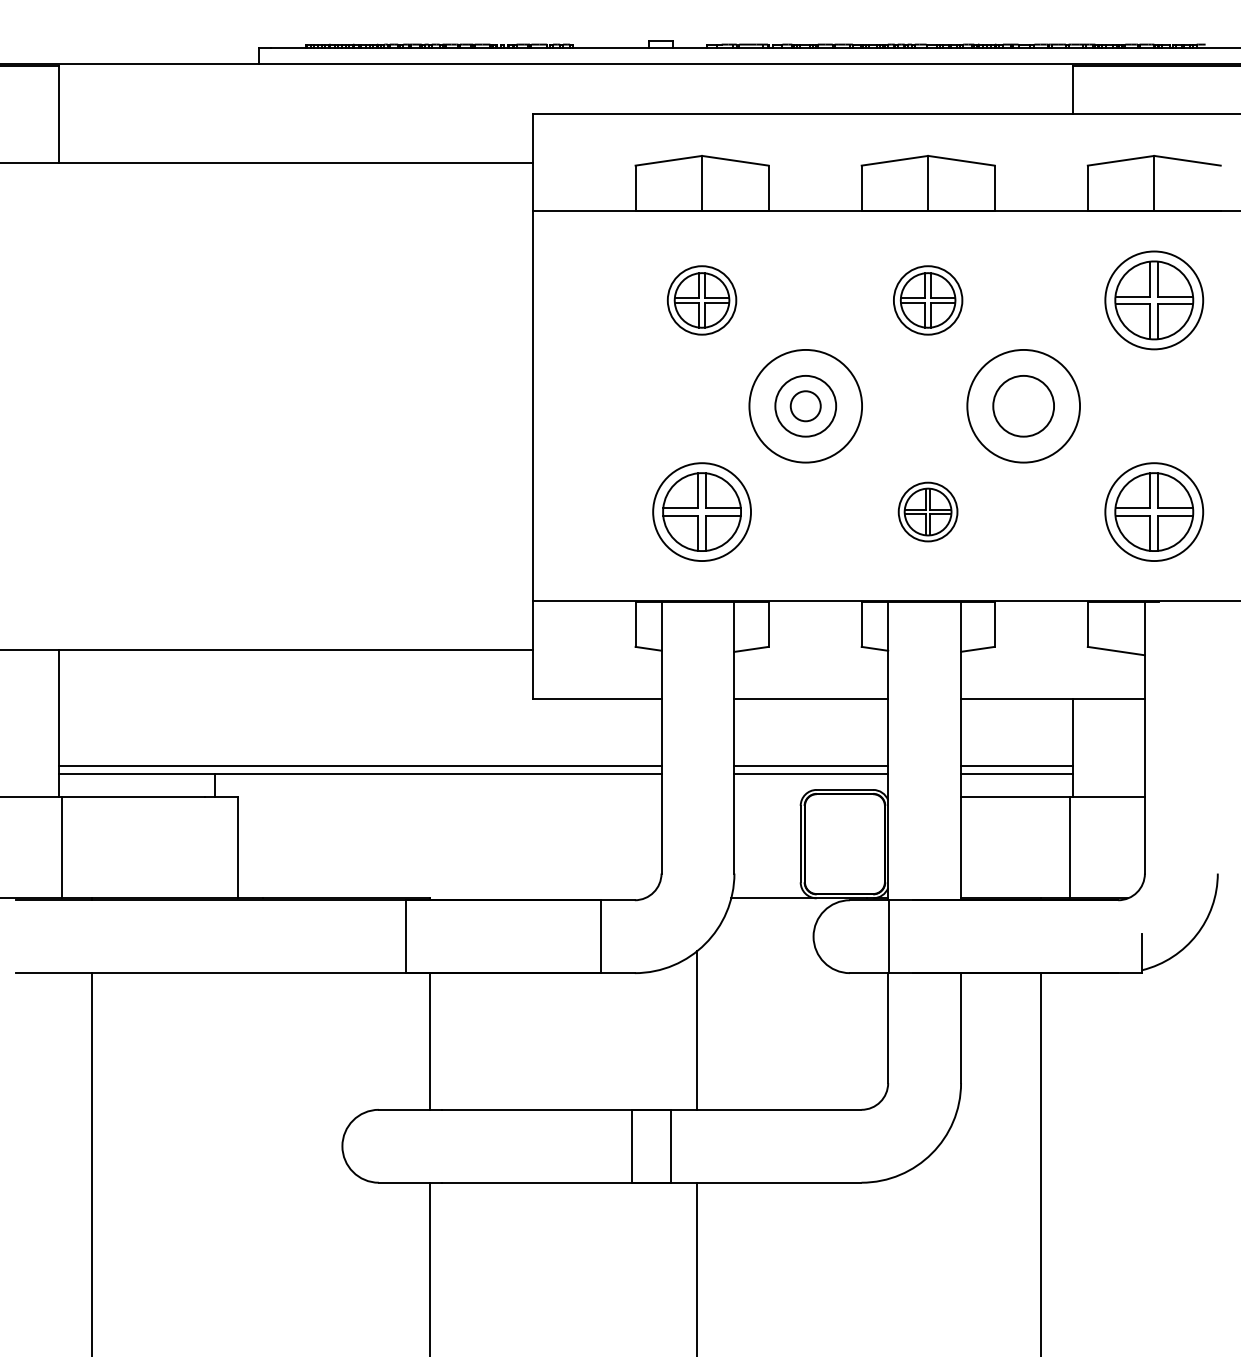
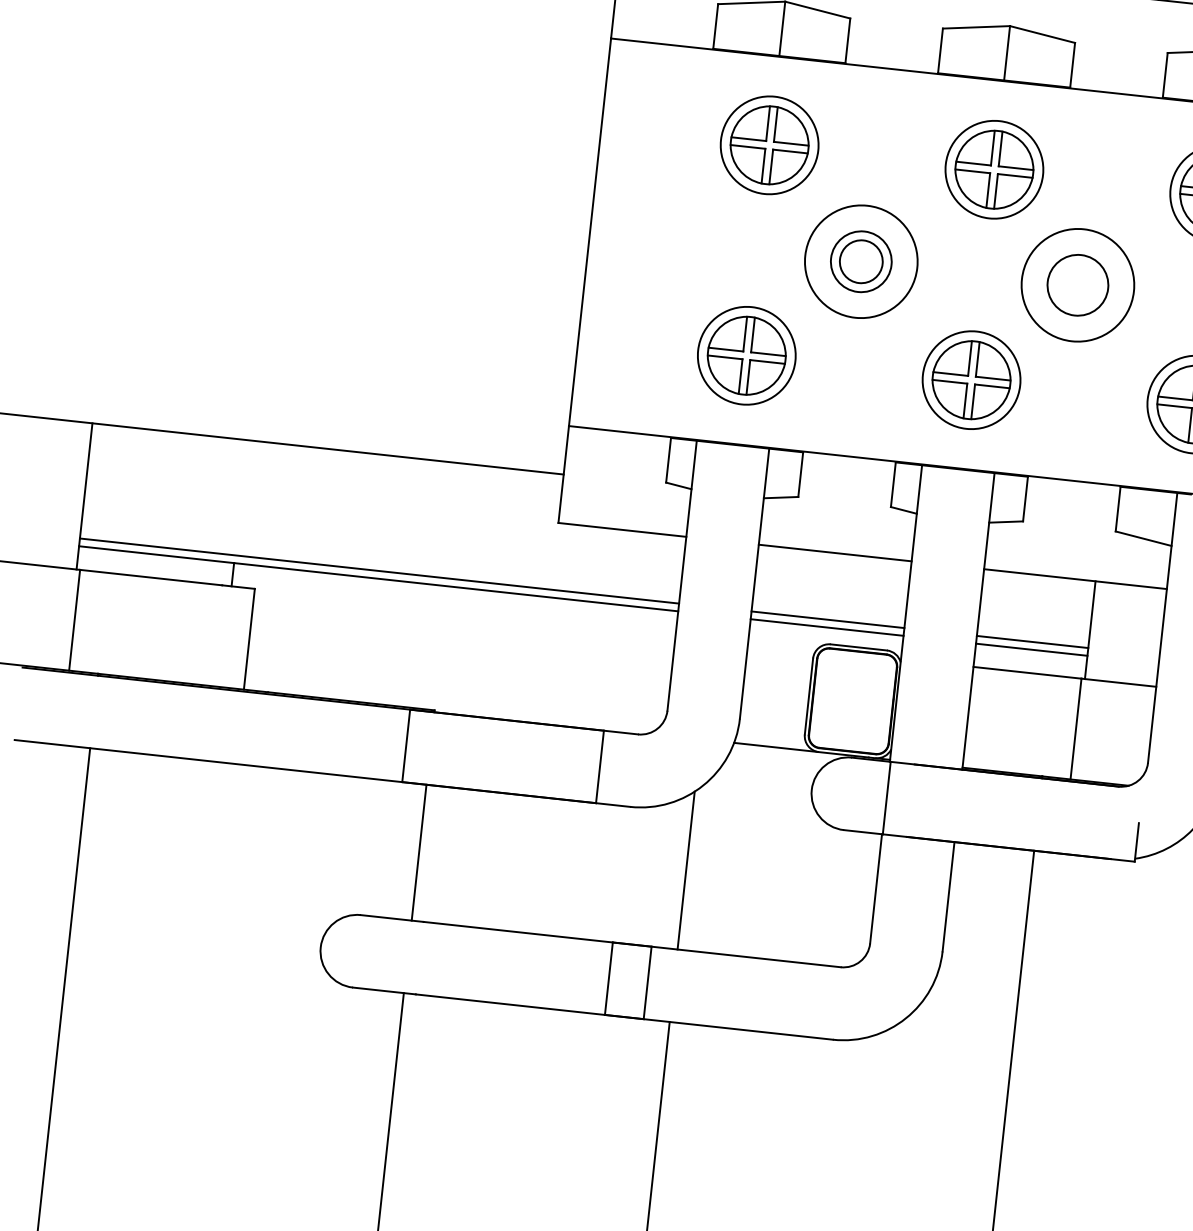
part: (701, 300) -> (769, 145), size x1.43
part: (927, 300) -> (993, 169), size x1.43
circle: (805, 405) -> (861, 260), size x1.43
part: (927, 511) -> (970, 379), size x1.67

